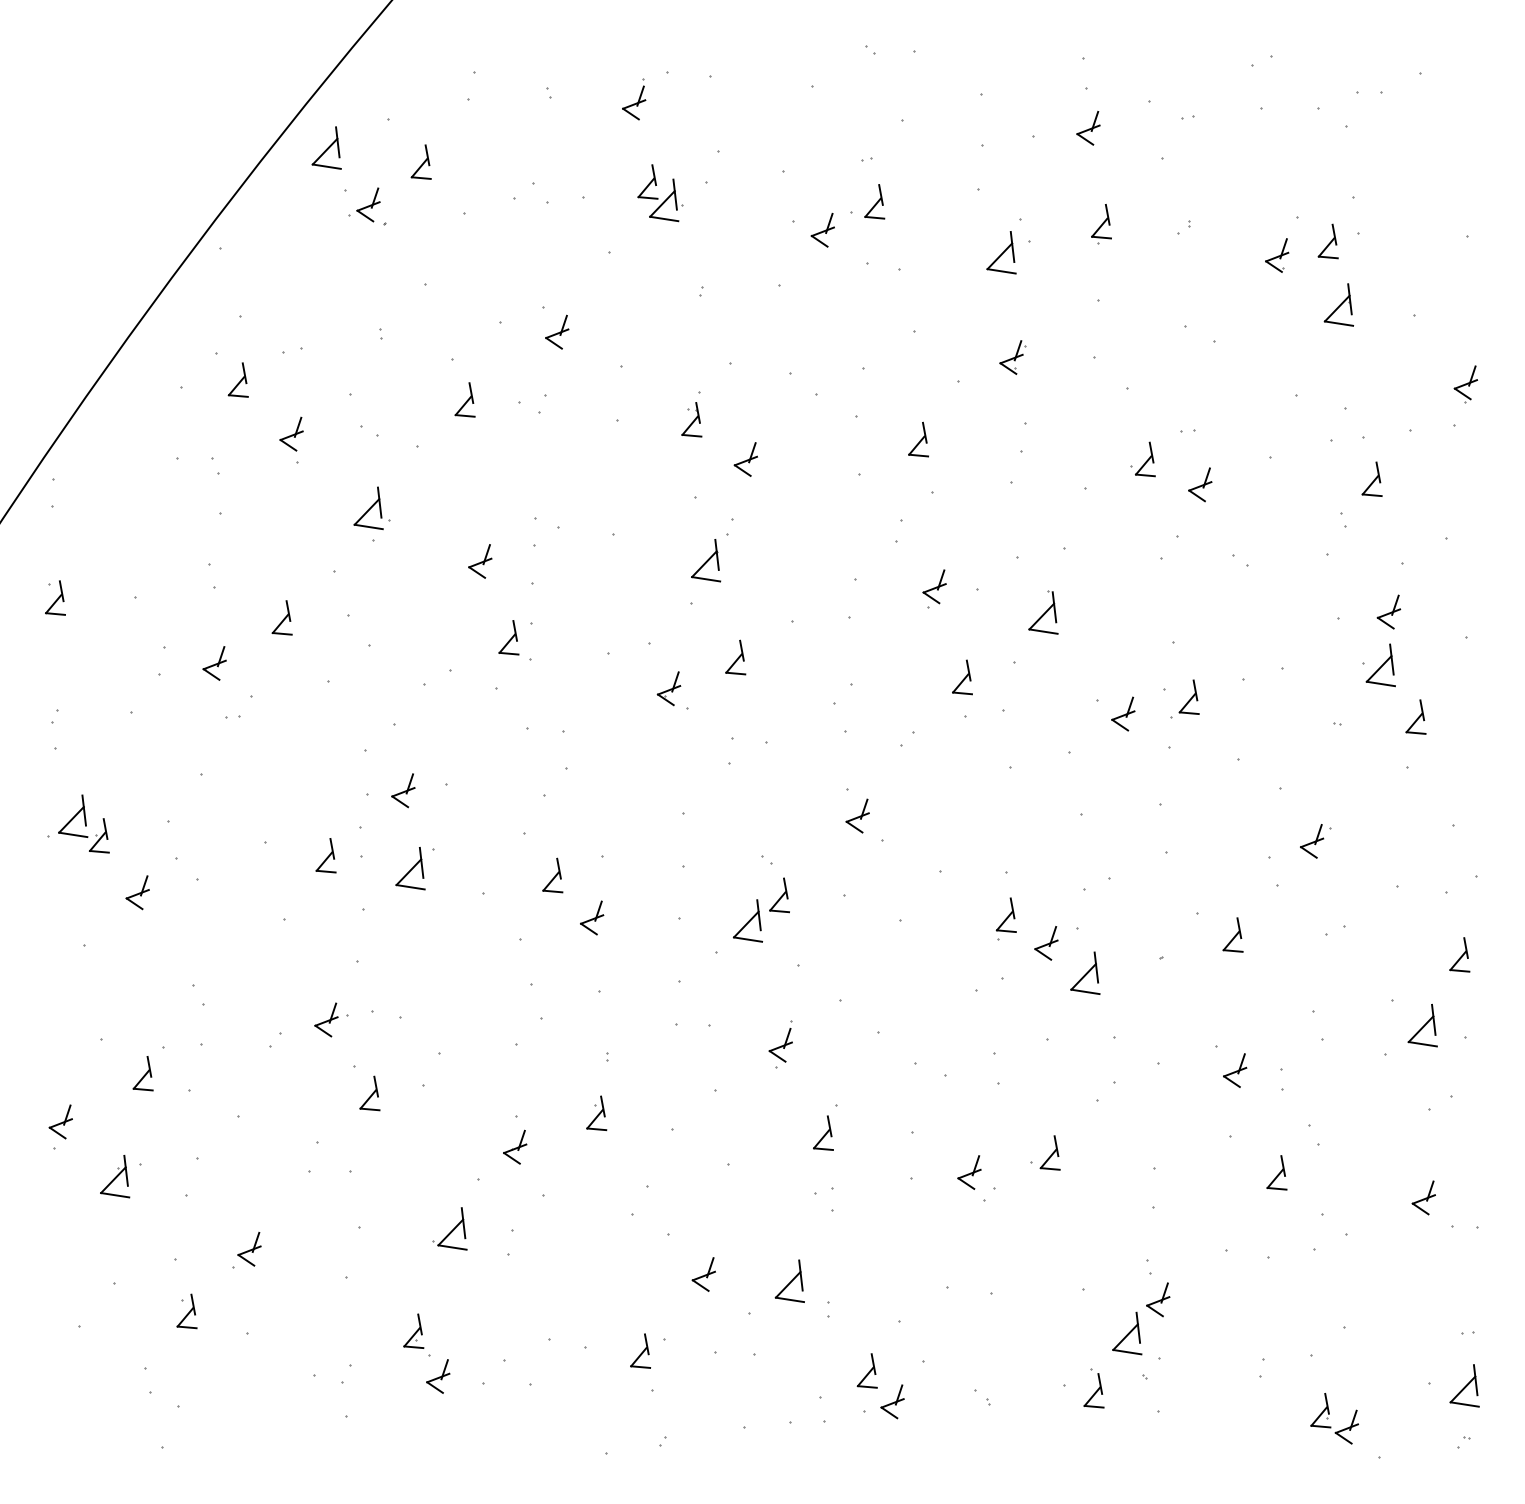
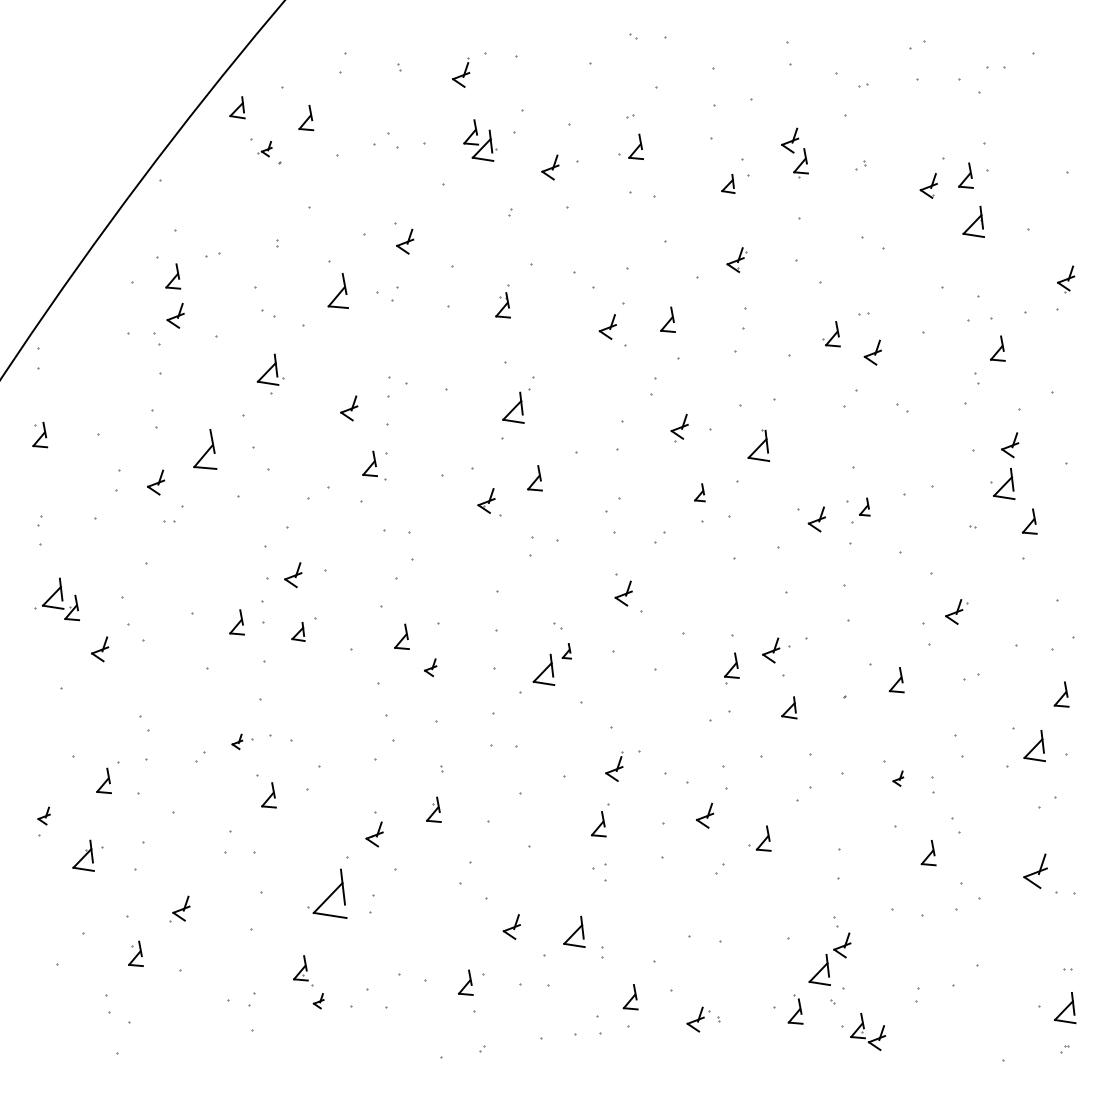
part: (1088, 128) -> (790, 140), moved
part: (326, 147) -> (237, 107), size x0.7
part: (364, 204) -> (265, 148), size x0.6
part: (822, 229) -> (550, 166), moved
part: (1001, 252) -> (728, 183), size x0.6
part: (464, 399) -> (337, 290), size x1.4
part: (291, 433) -> (175, 315), moved
part: (745, 459) -> (607, 326), moved
part: (281, 617) -> (204, 449), size x1.6
part: (962, 677) -> (699, 492), size x0.7
part: (1188, 696) -> (864, 506), size x0.7
part: (410, 868) -> (298, 631), size x0.6
part: (779, 895) -> (566, 651), size x0.6
part: (592, 917) -> (430, 667), size x0.7
part: (1046, 943) -> (771, 650), moved
part: (1085, 972) -> (789, 707), size x0.7
part: (326, 1019) -> (237, 741), size x0.6
part: (780, 1041) -> (614, 766), moved
part: (1235, 1070) -> (898, 778), size x0.6
part: (60, 1121) -> (43, 815), size x0.7
part: (969, 1172) -> (705, 815), moved
part: (1423, 1197) -> (1035, 871), size x1.4
part: (449, 1228) -> (326, 893), size x1.6
part: (438, 1376) -> (318, 1001), size x0.6
part: (892, 1401) -> (695, 1019), moved
part: (1334, 1418) -> (867, 1031), moved

